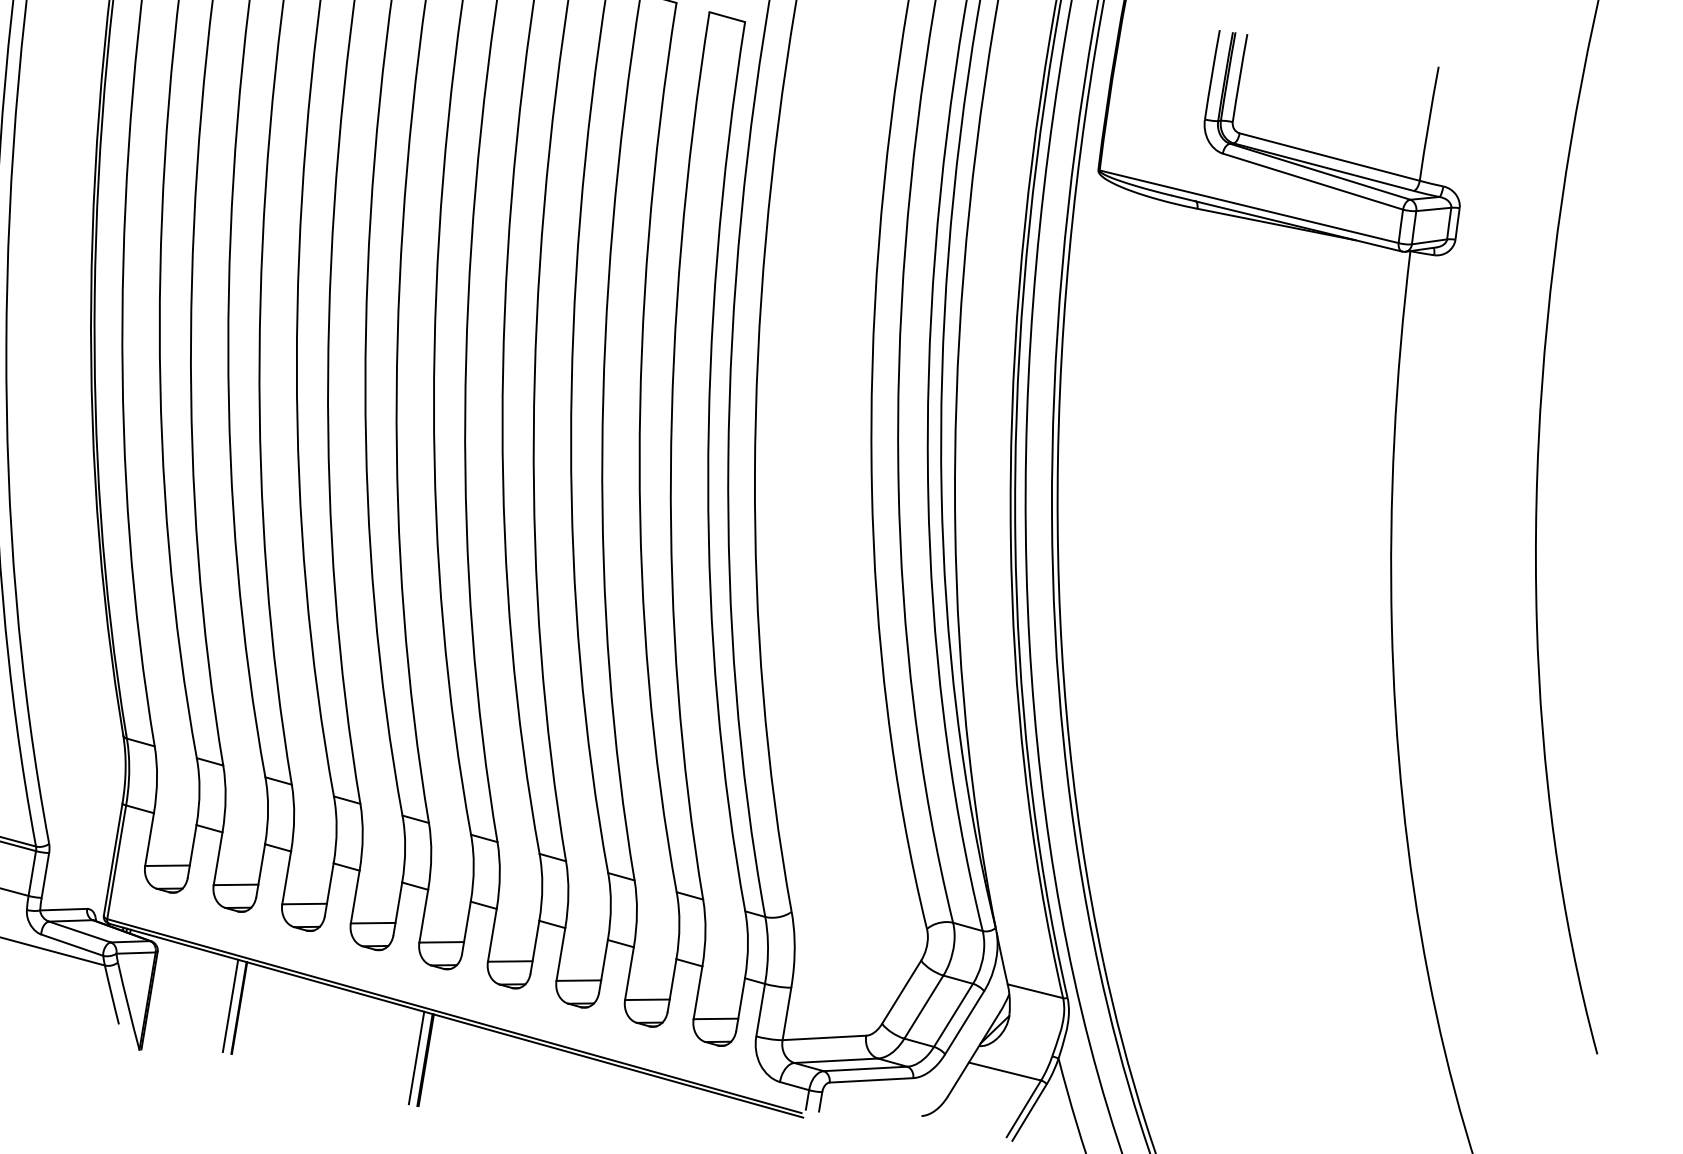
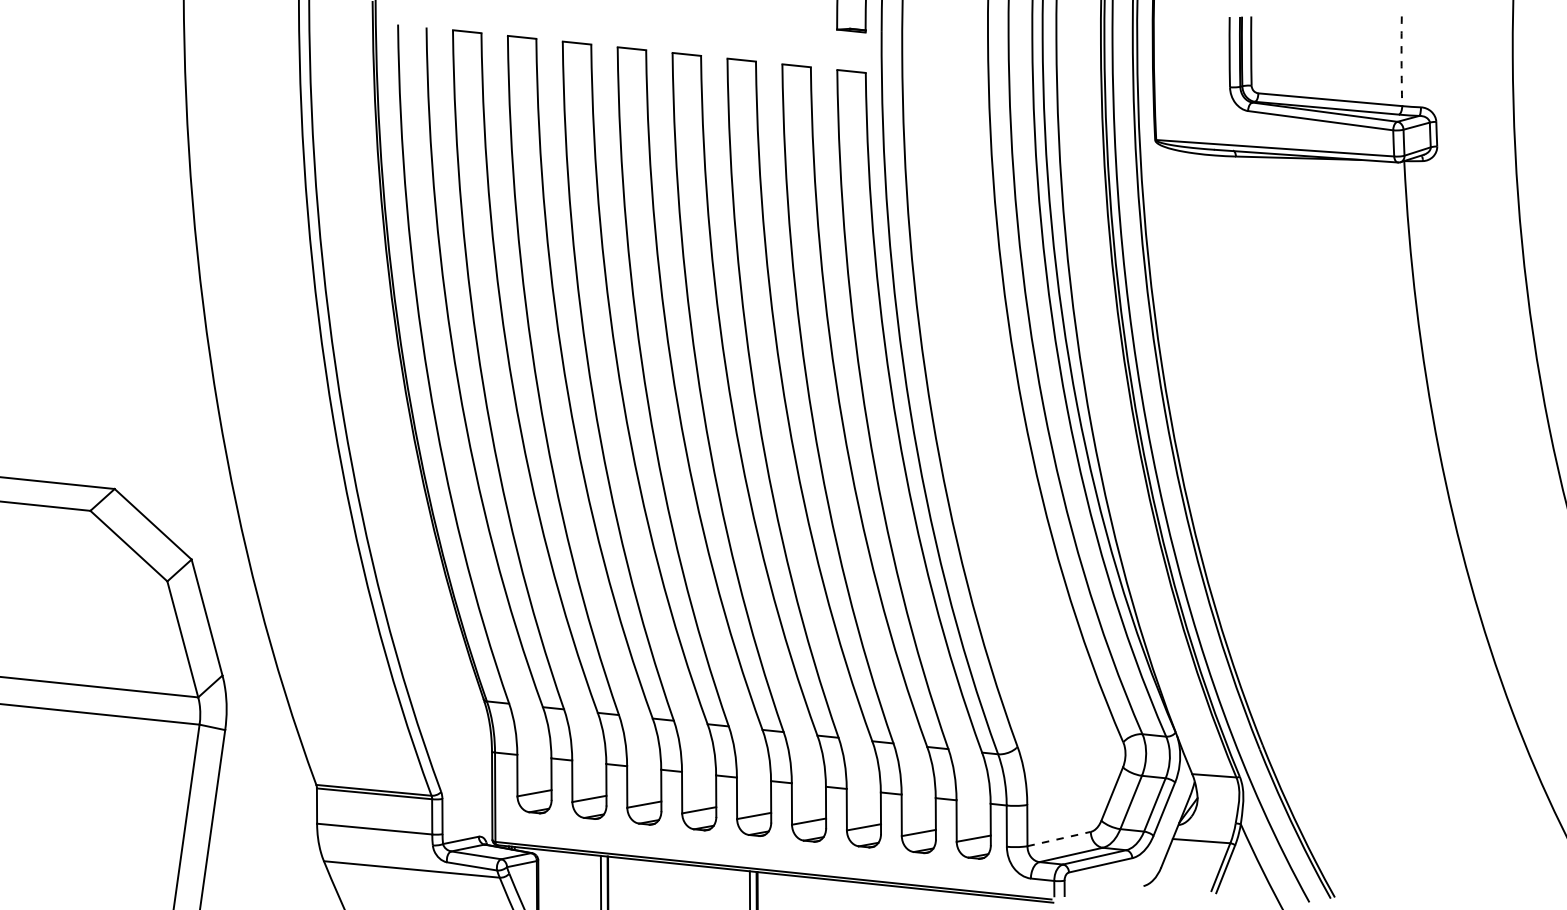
arc: (1428, 123) -> (1401, 61), solid -> dashed
line: (824, 1037) -> (1059, 838), solid -> dashed

